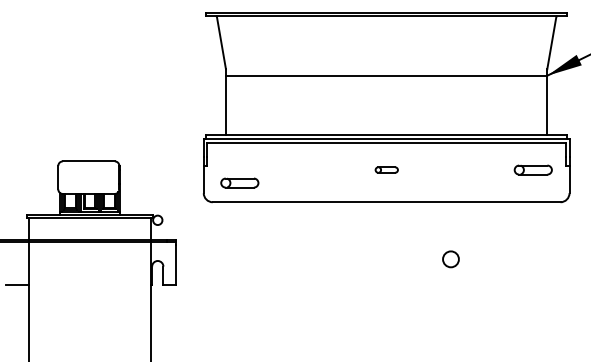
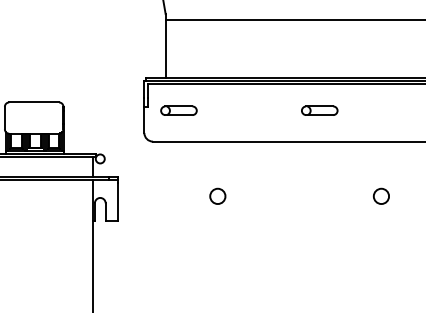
part: (386, 169) -> (319, 110), size x1.67
part: (239, 182) -> (178, 110), moved
circle: (280, 259) -> (217, 196), added

